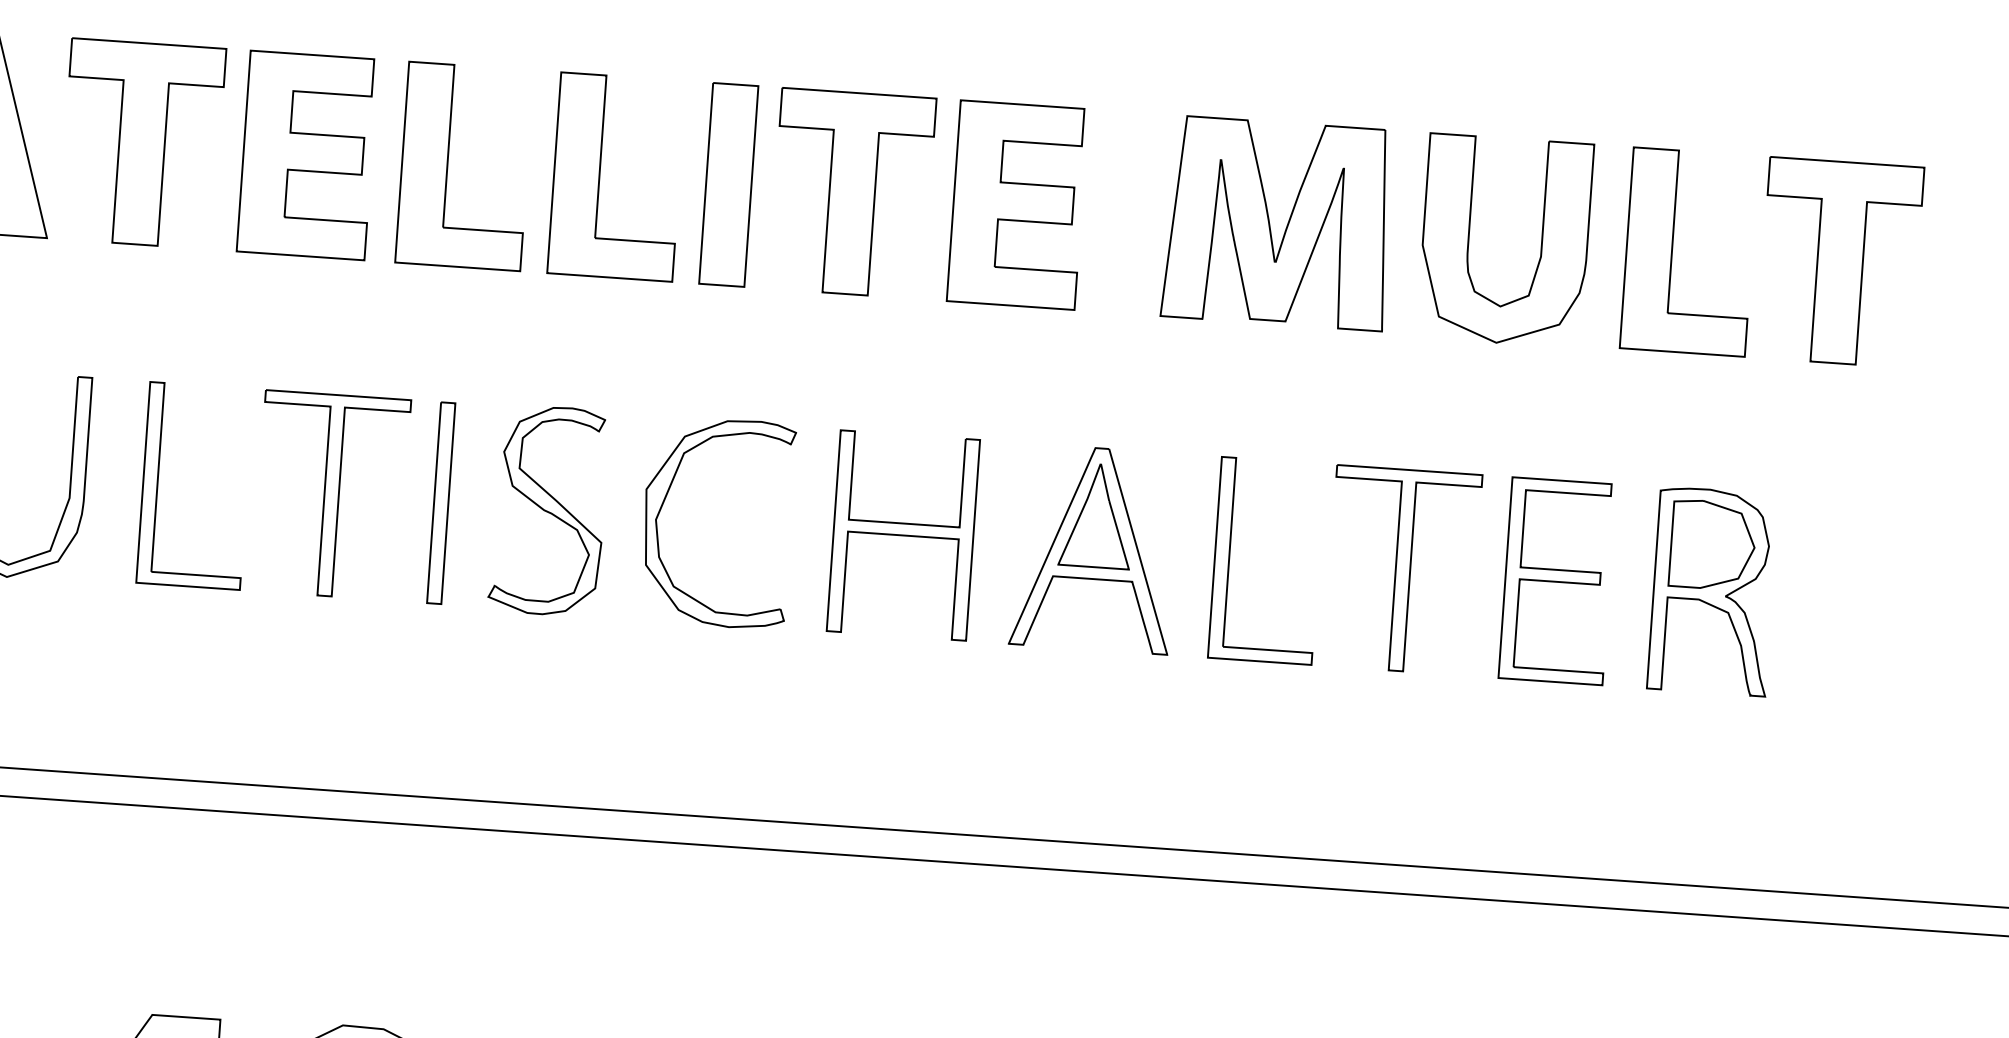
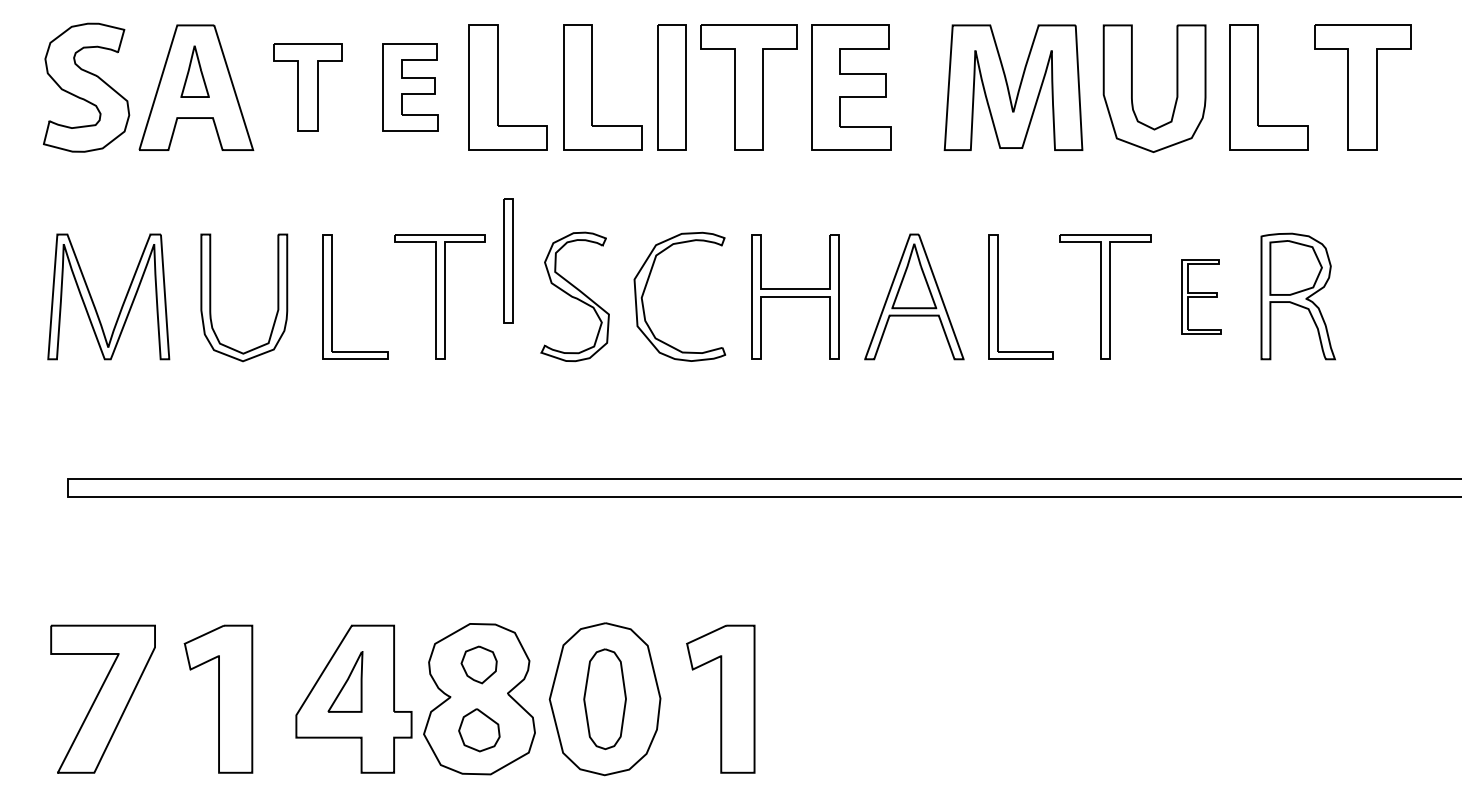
part: (141, 143) -> (307, 87), size x0.7
part: (307, 155) -> (410, 87), size x0.7
part: (441, 502) -> (508, 260), moved
part: (1557, 580) -> (1201, 296), size x0.6

